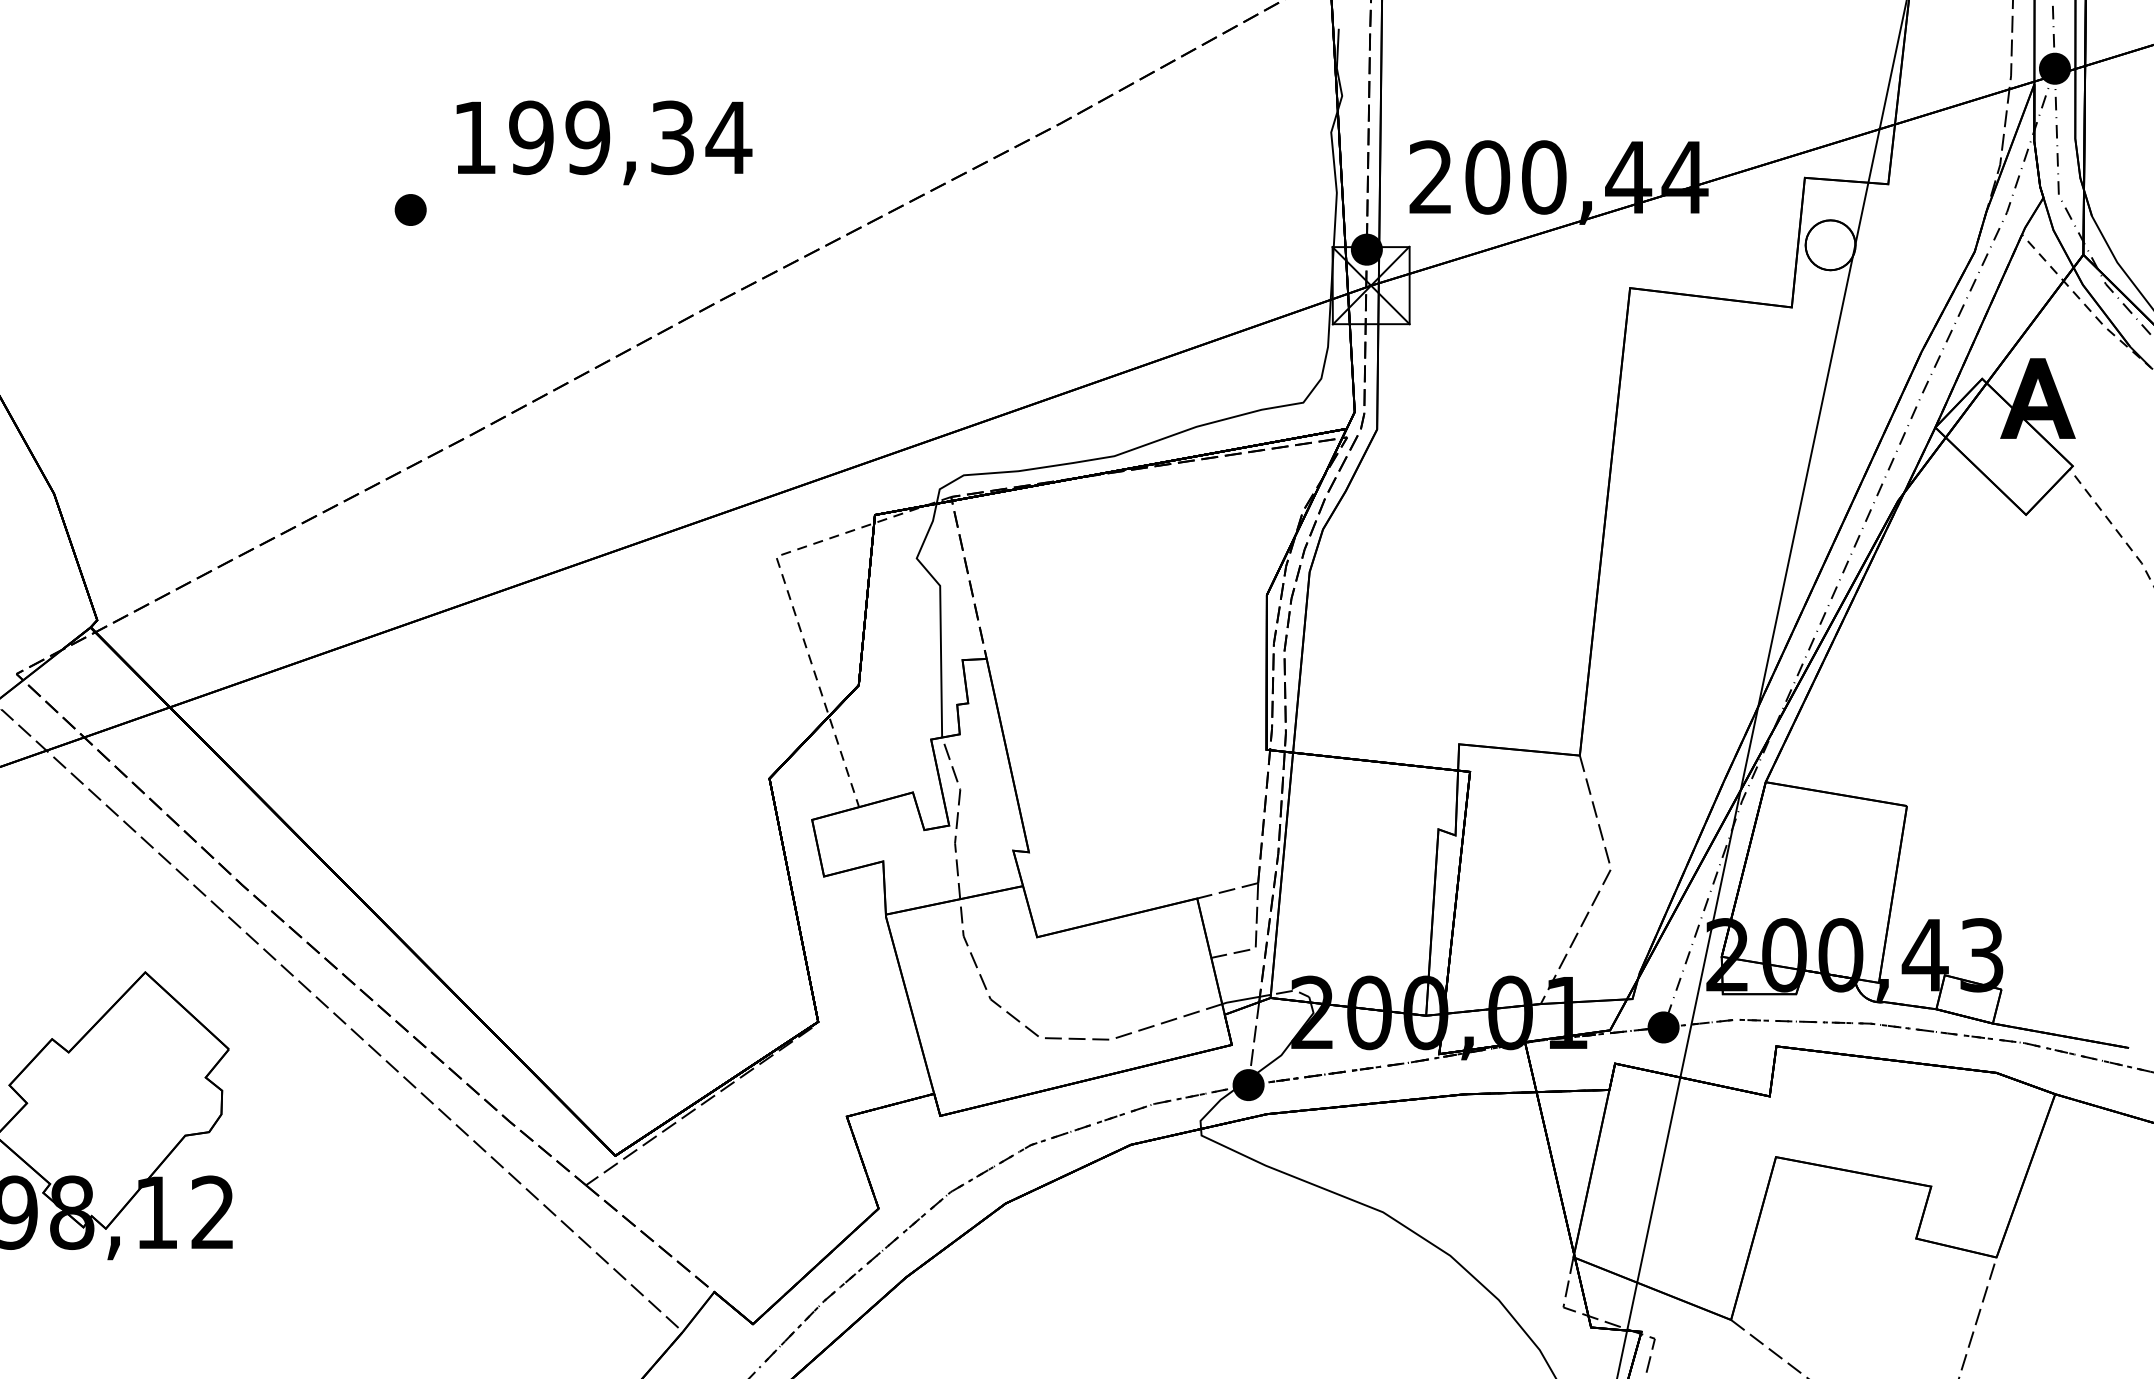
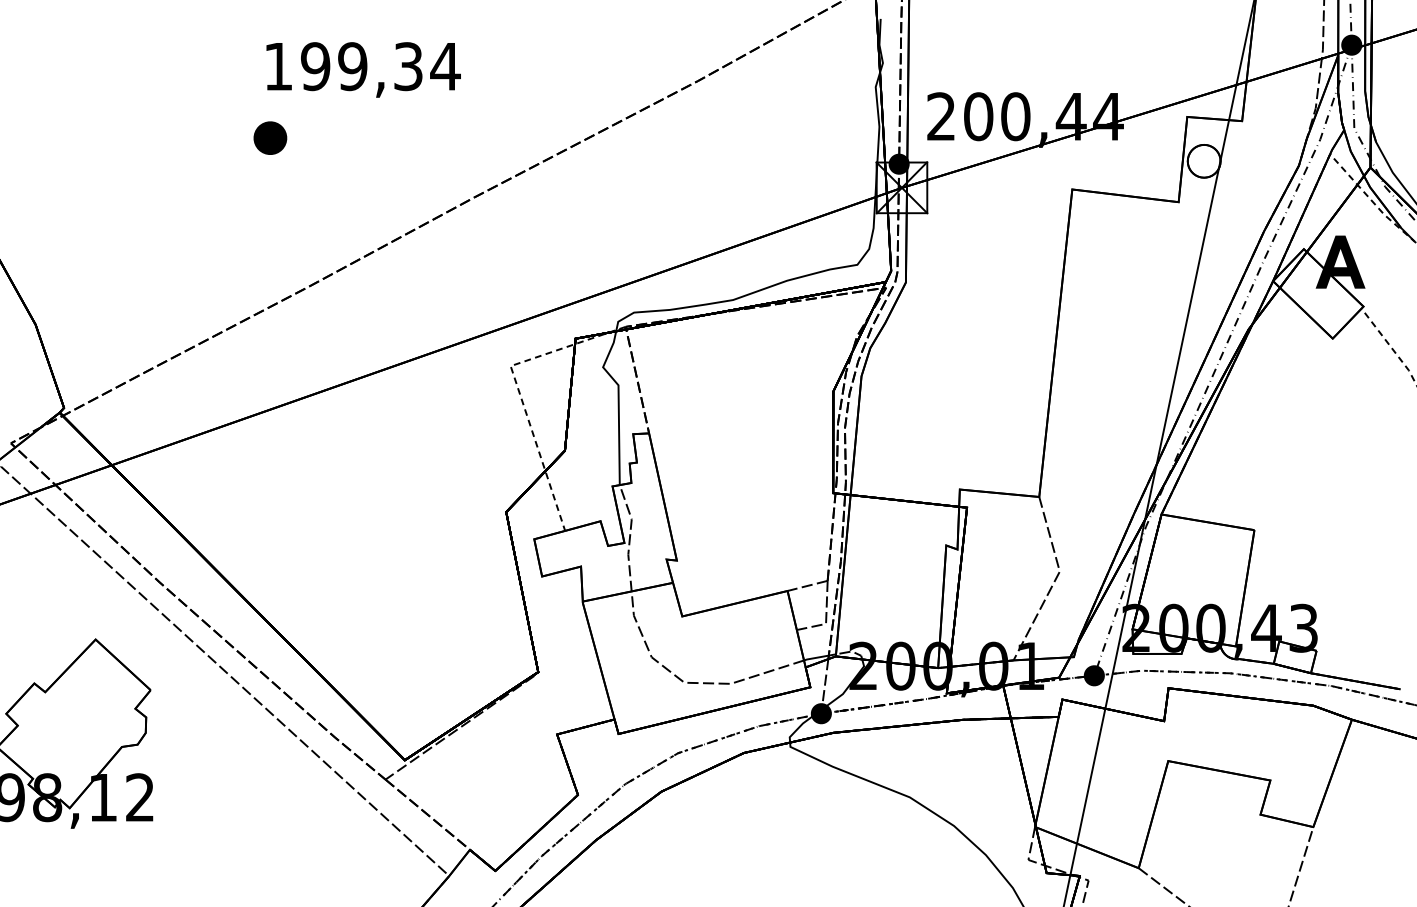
text: (604, 142) -> (363, 69), moved
part: (409, 209) -> (269, 137), size x1.6

